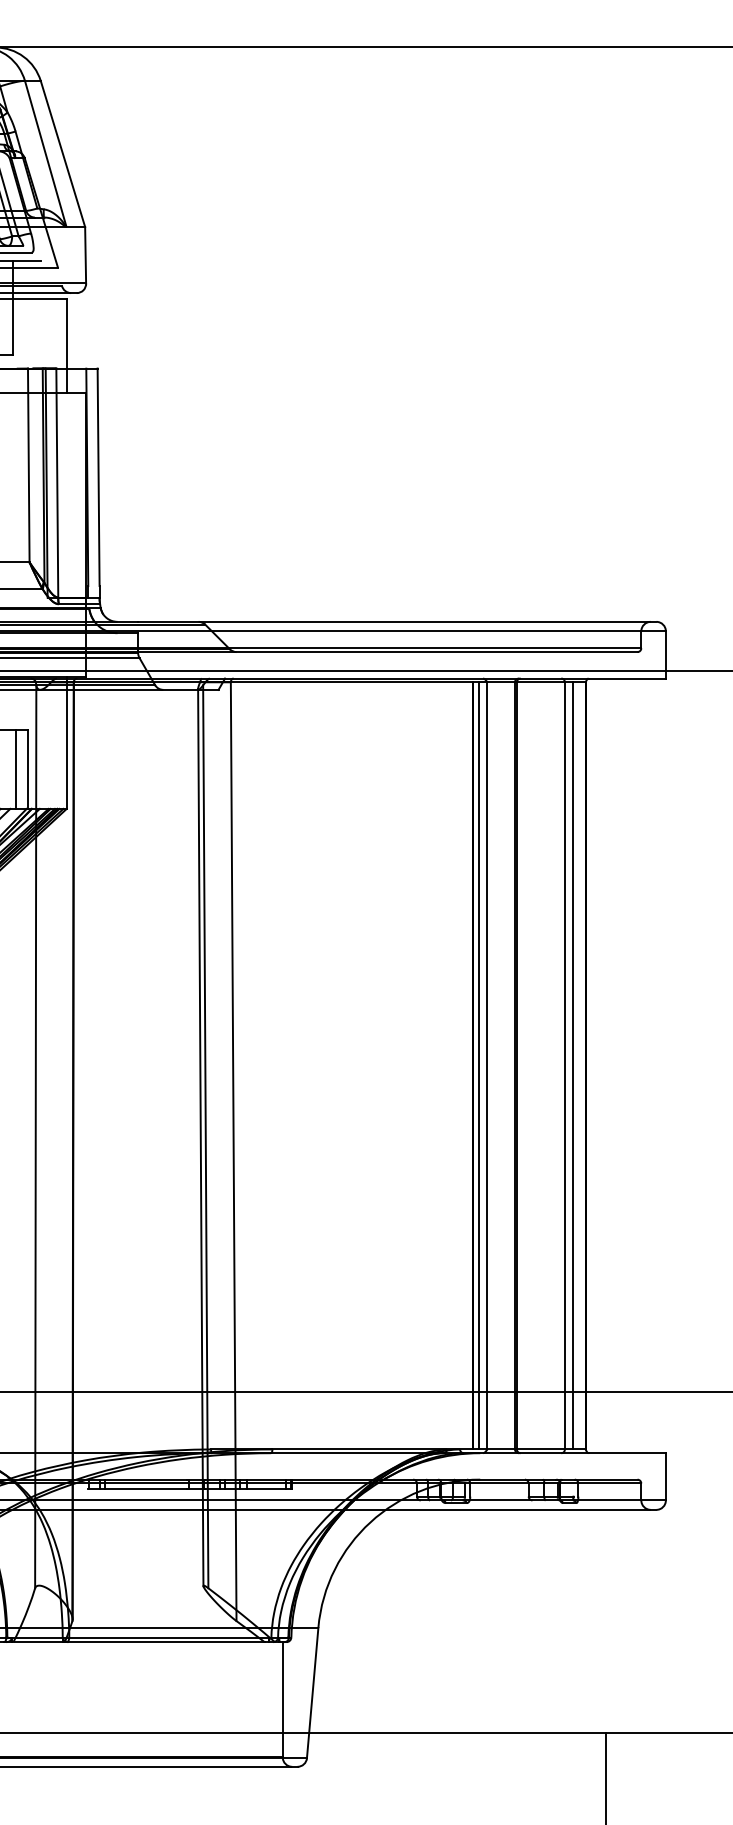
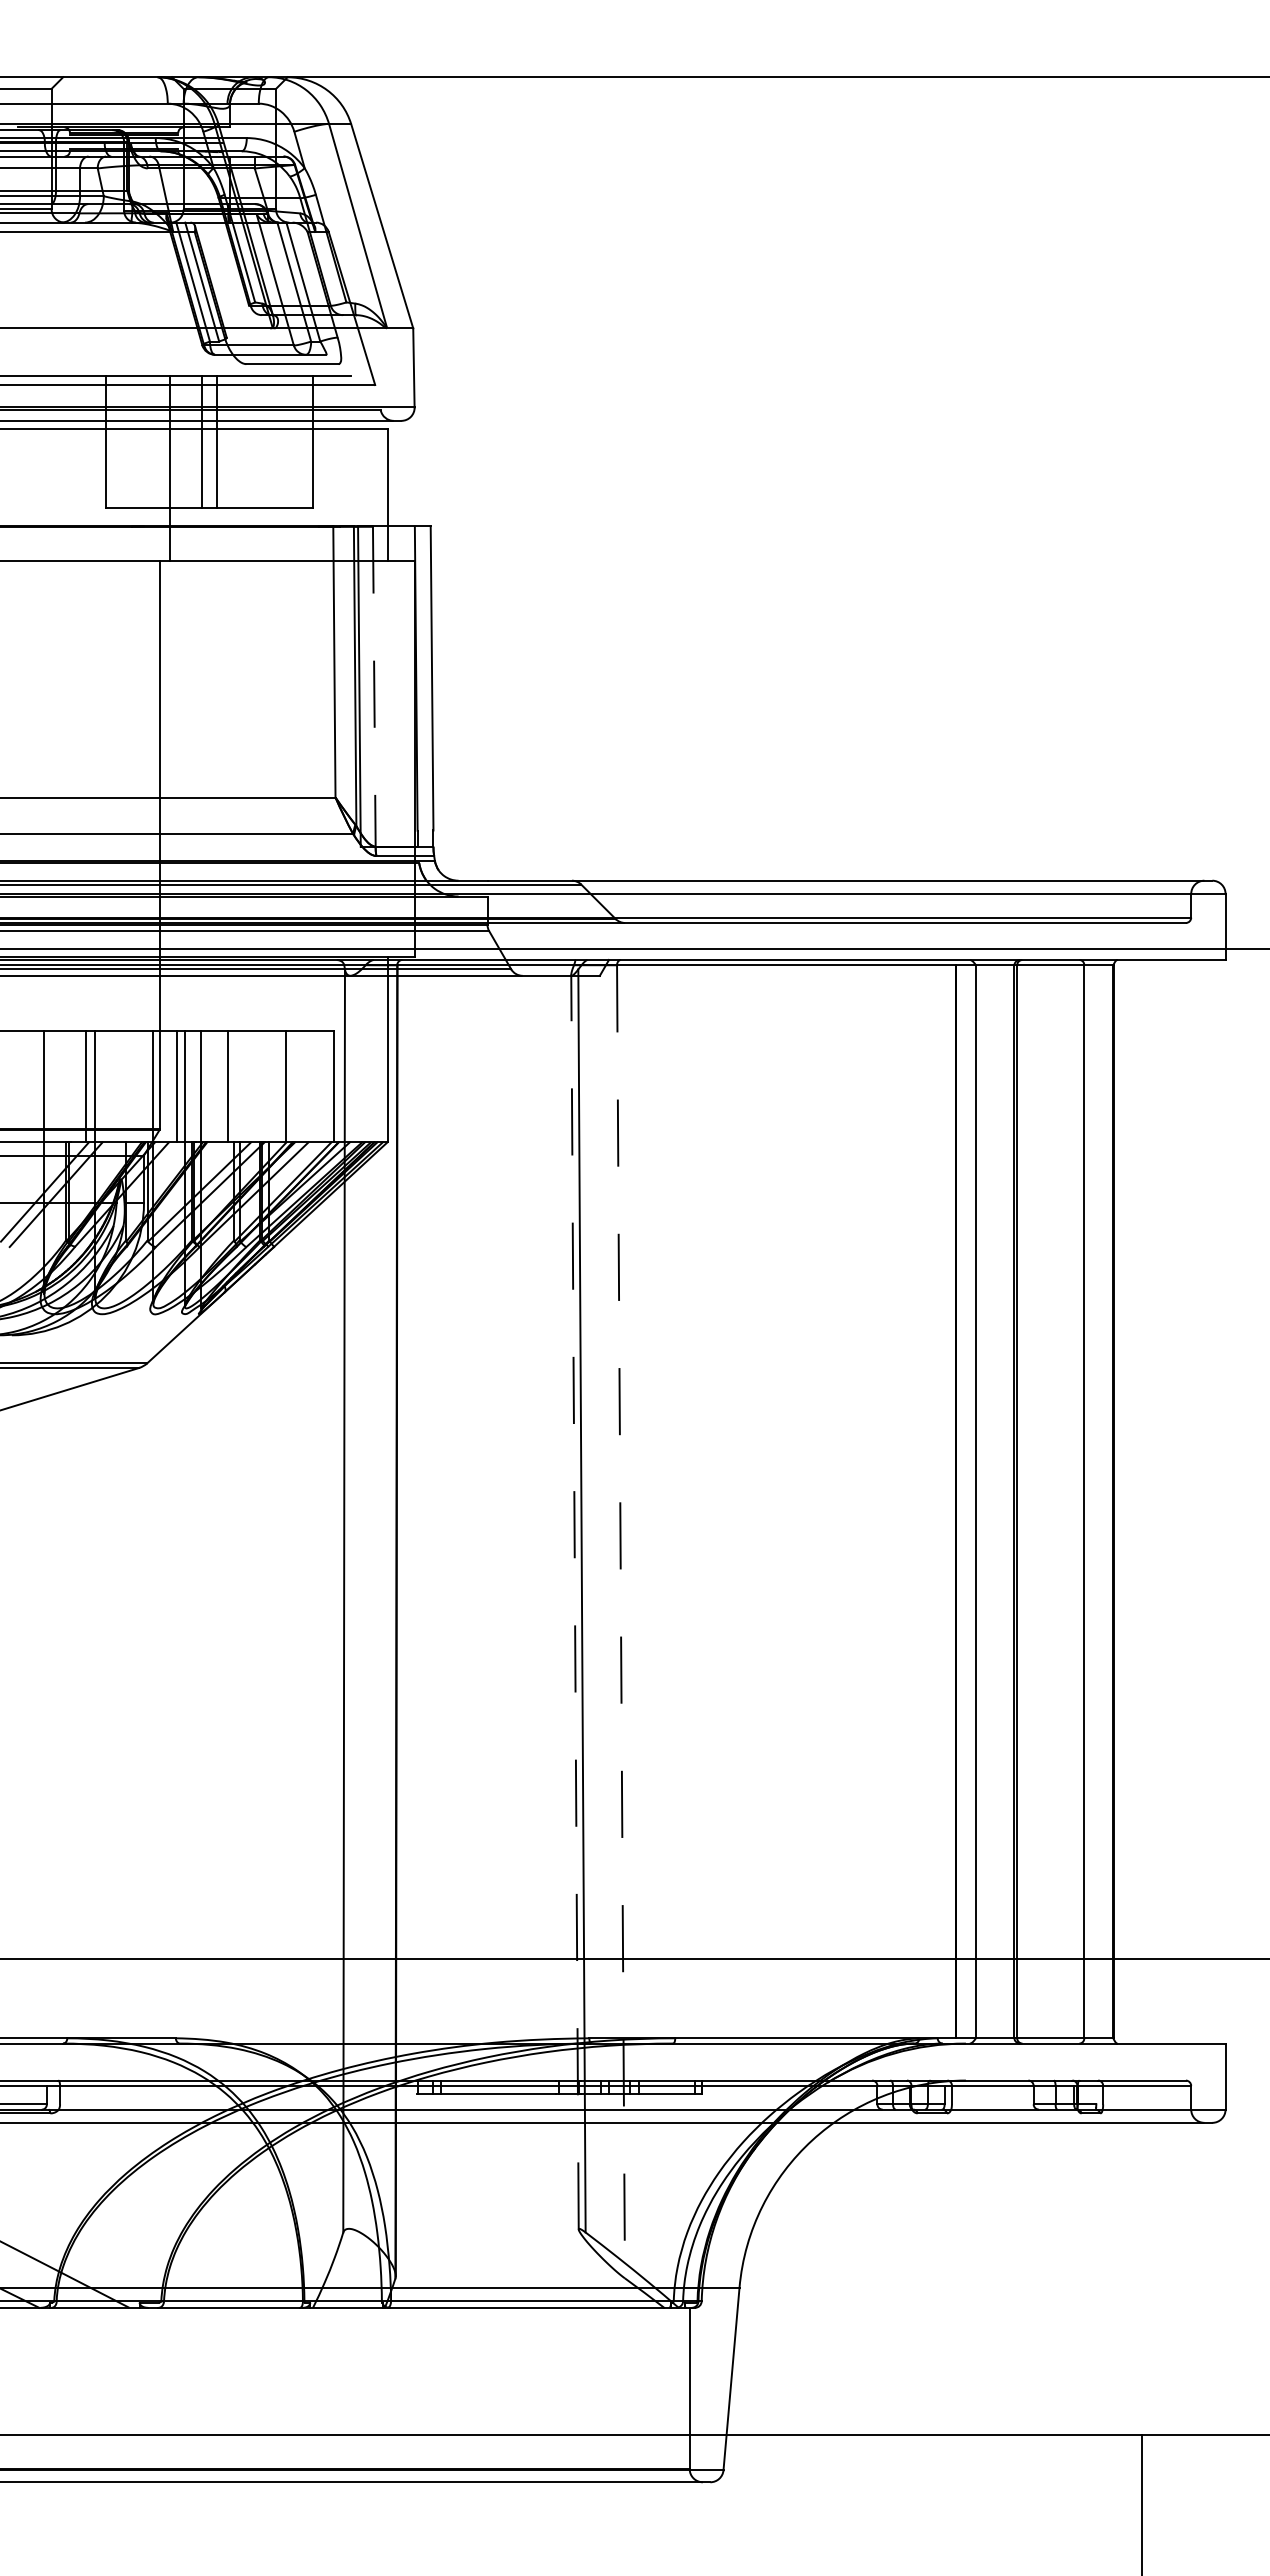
line: (57, 483) -> (374, 687), solid -> dashed
line: (16, 768) -> (317, 1086), removed
line: (479, 1065) -> (964, 1501), removed
line: (572, 1065) -> (1095, 1501), removed
line: (201, 1137) -> (575, 1601), solid -> dashed
line: (234, 1151) -> (621, 1621), solid -> dashed

